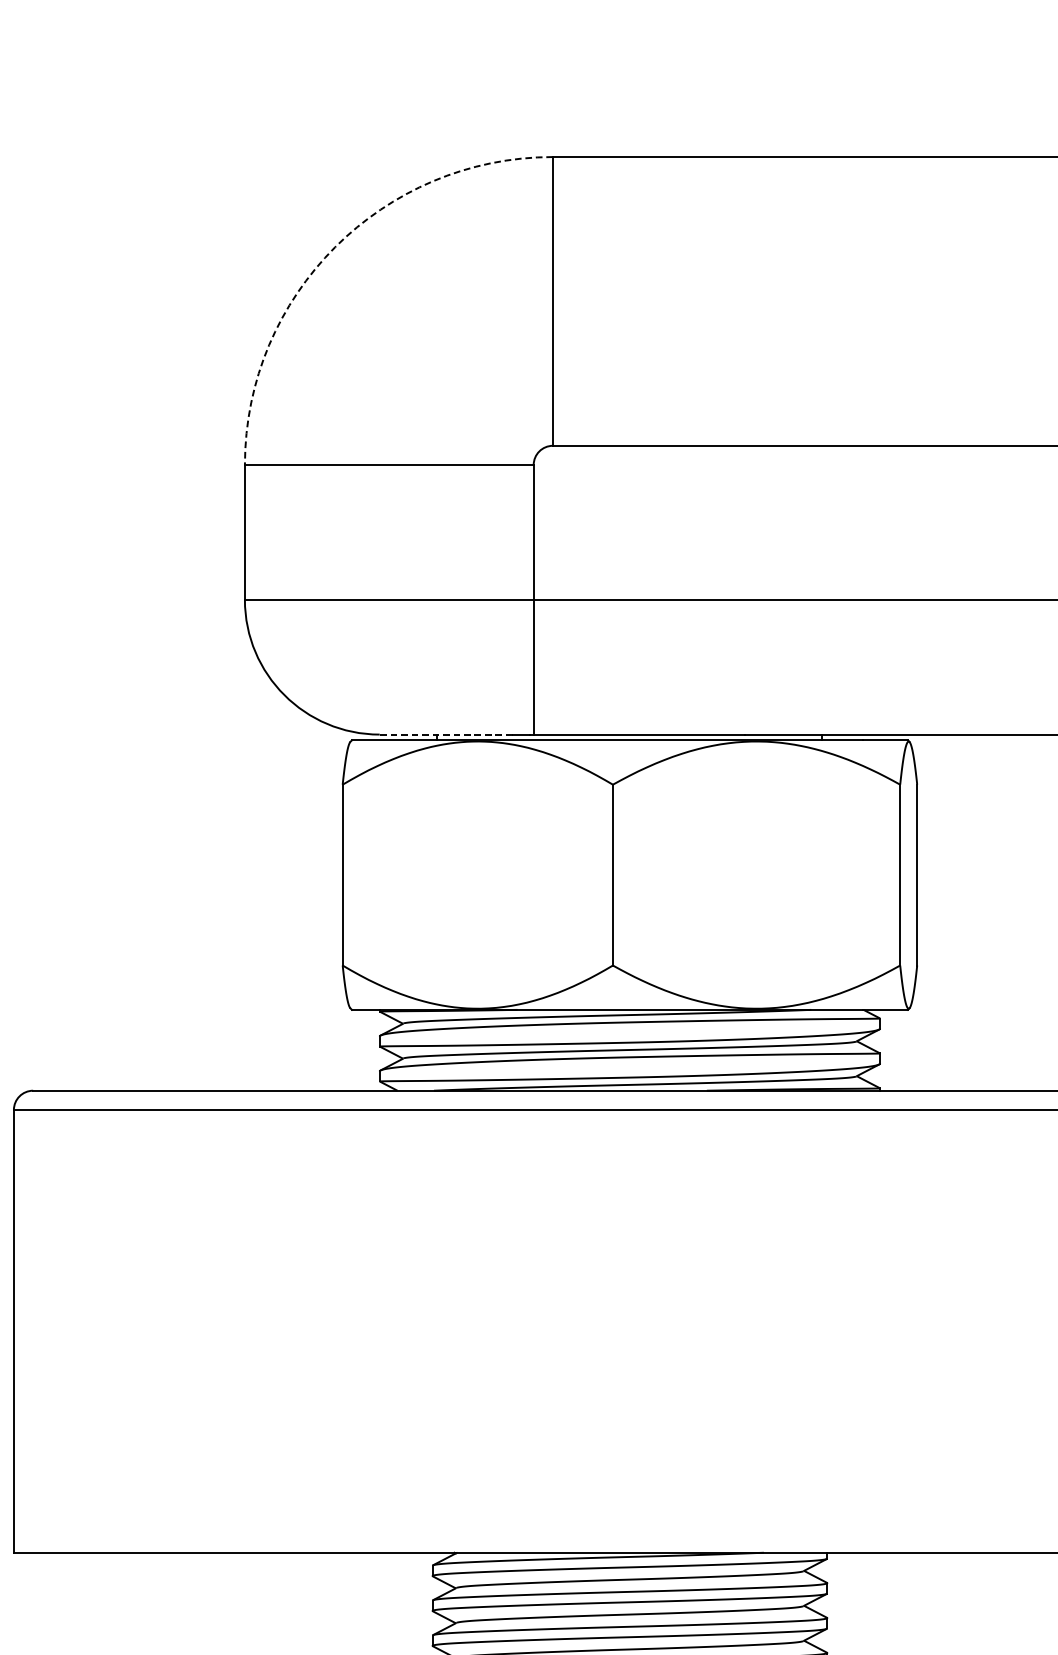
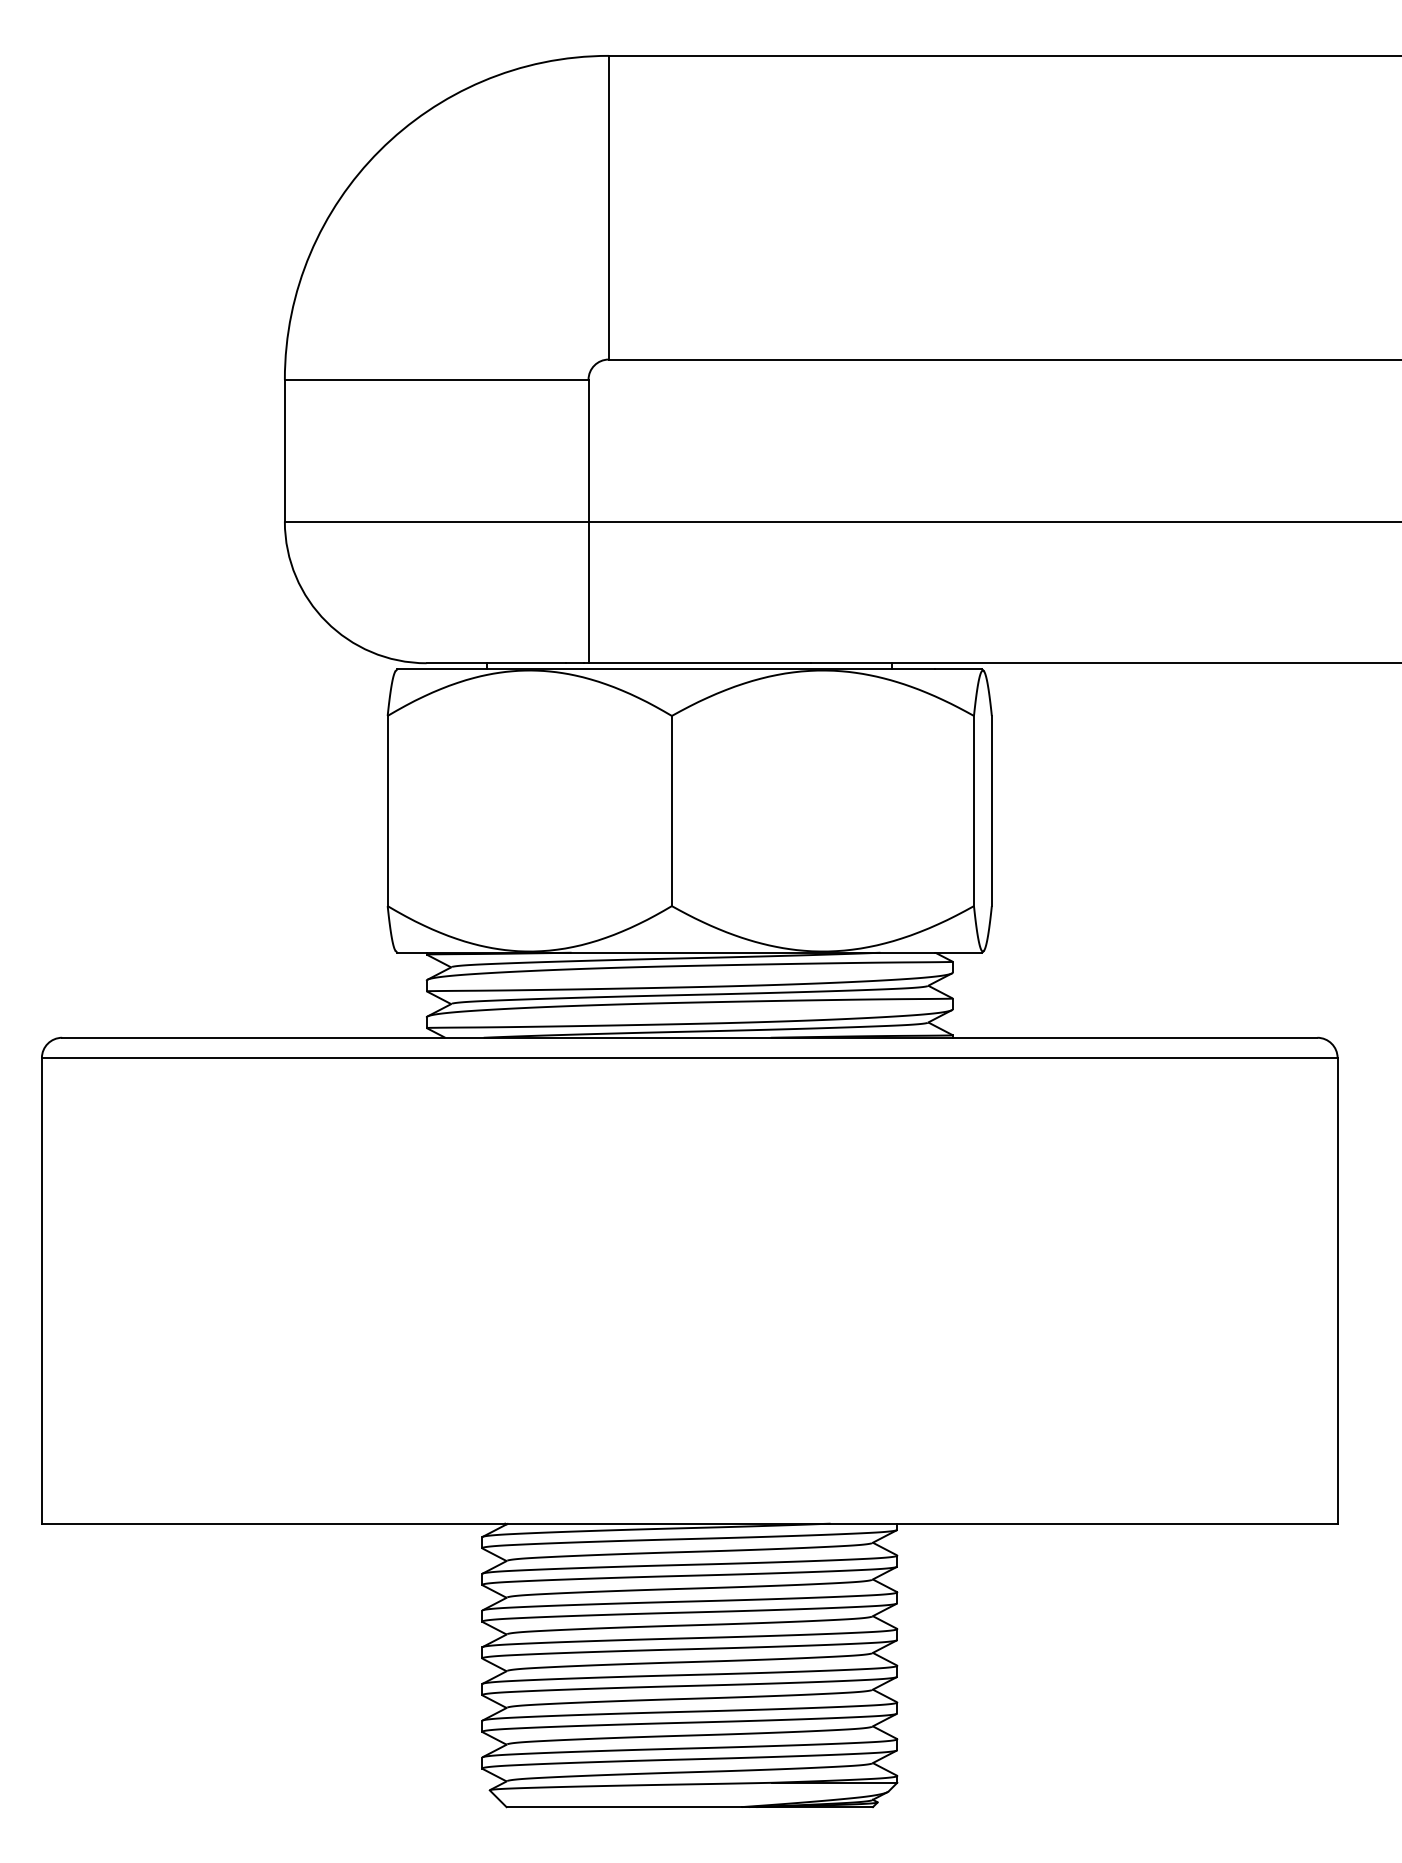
arc: (334, 247) -> (379, 150), dashed -> solid
line: (446, 734) -> (496, 663), dashed -> solid

